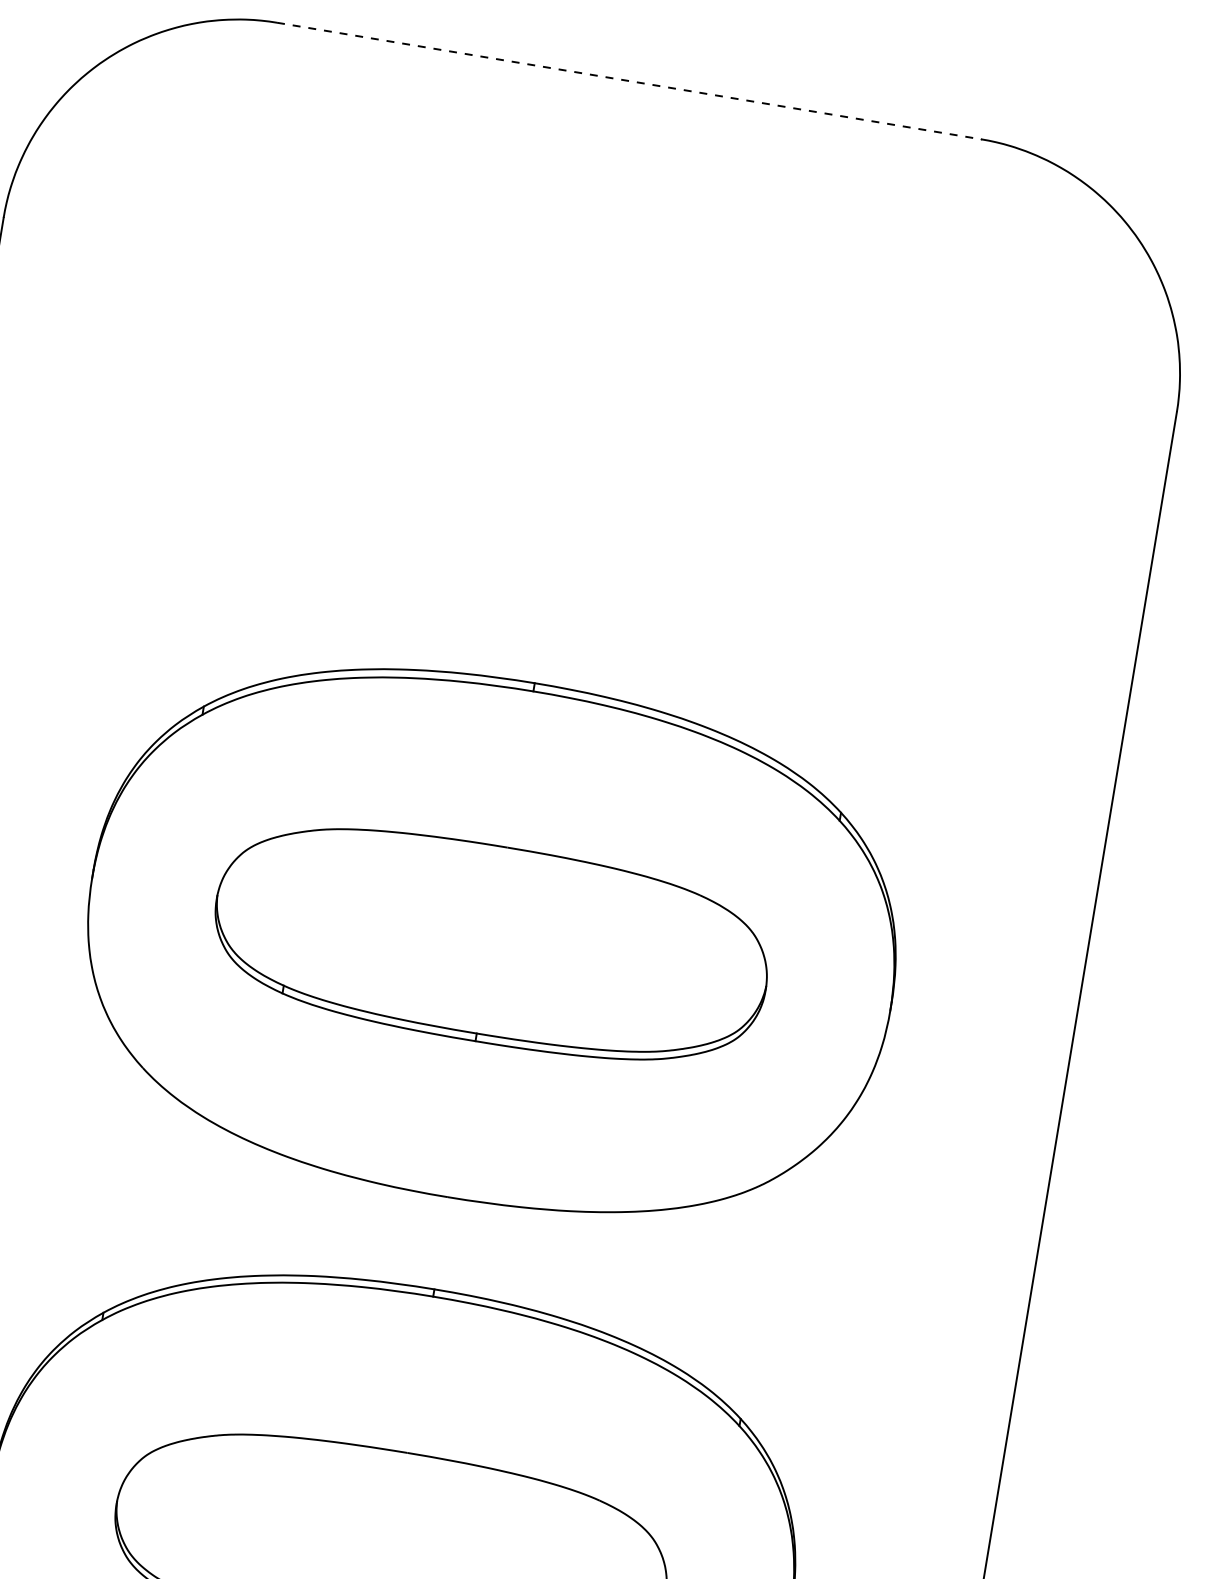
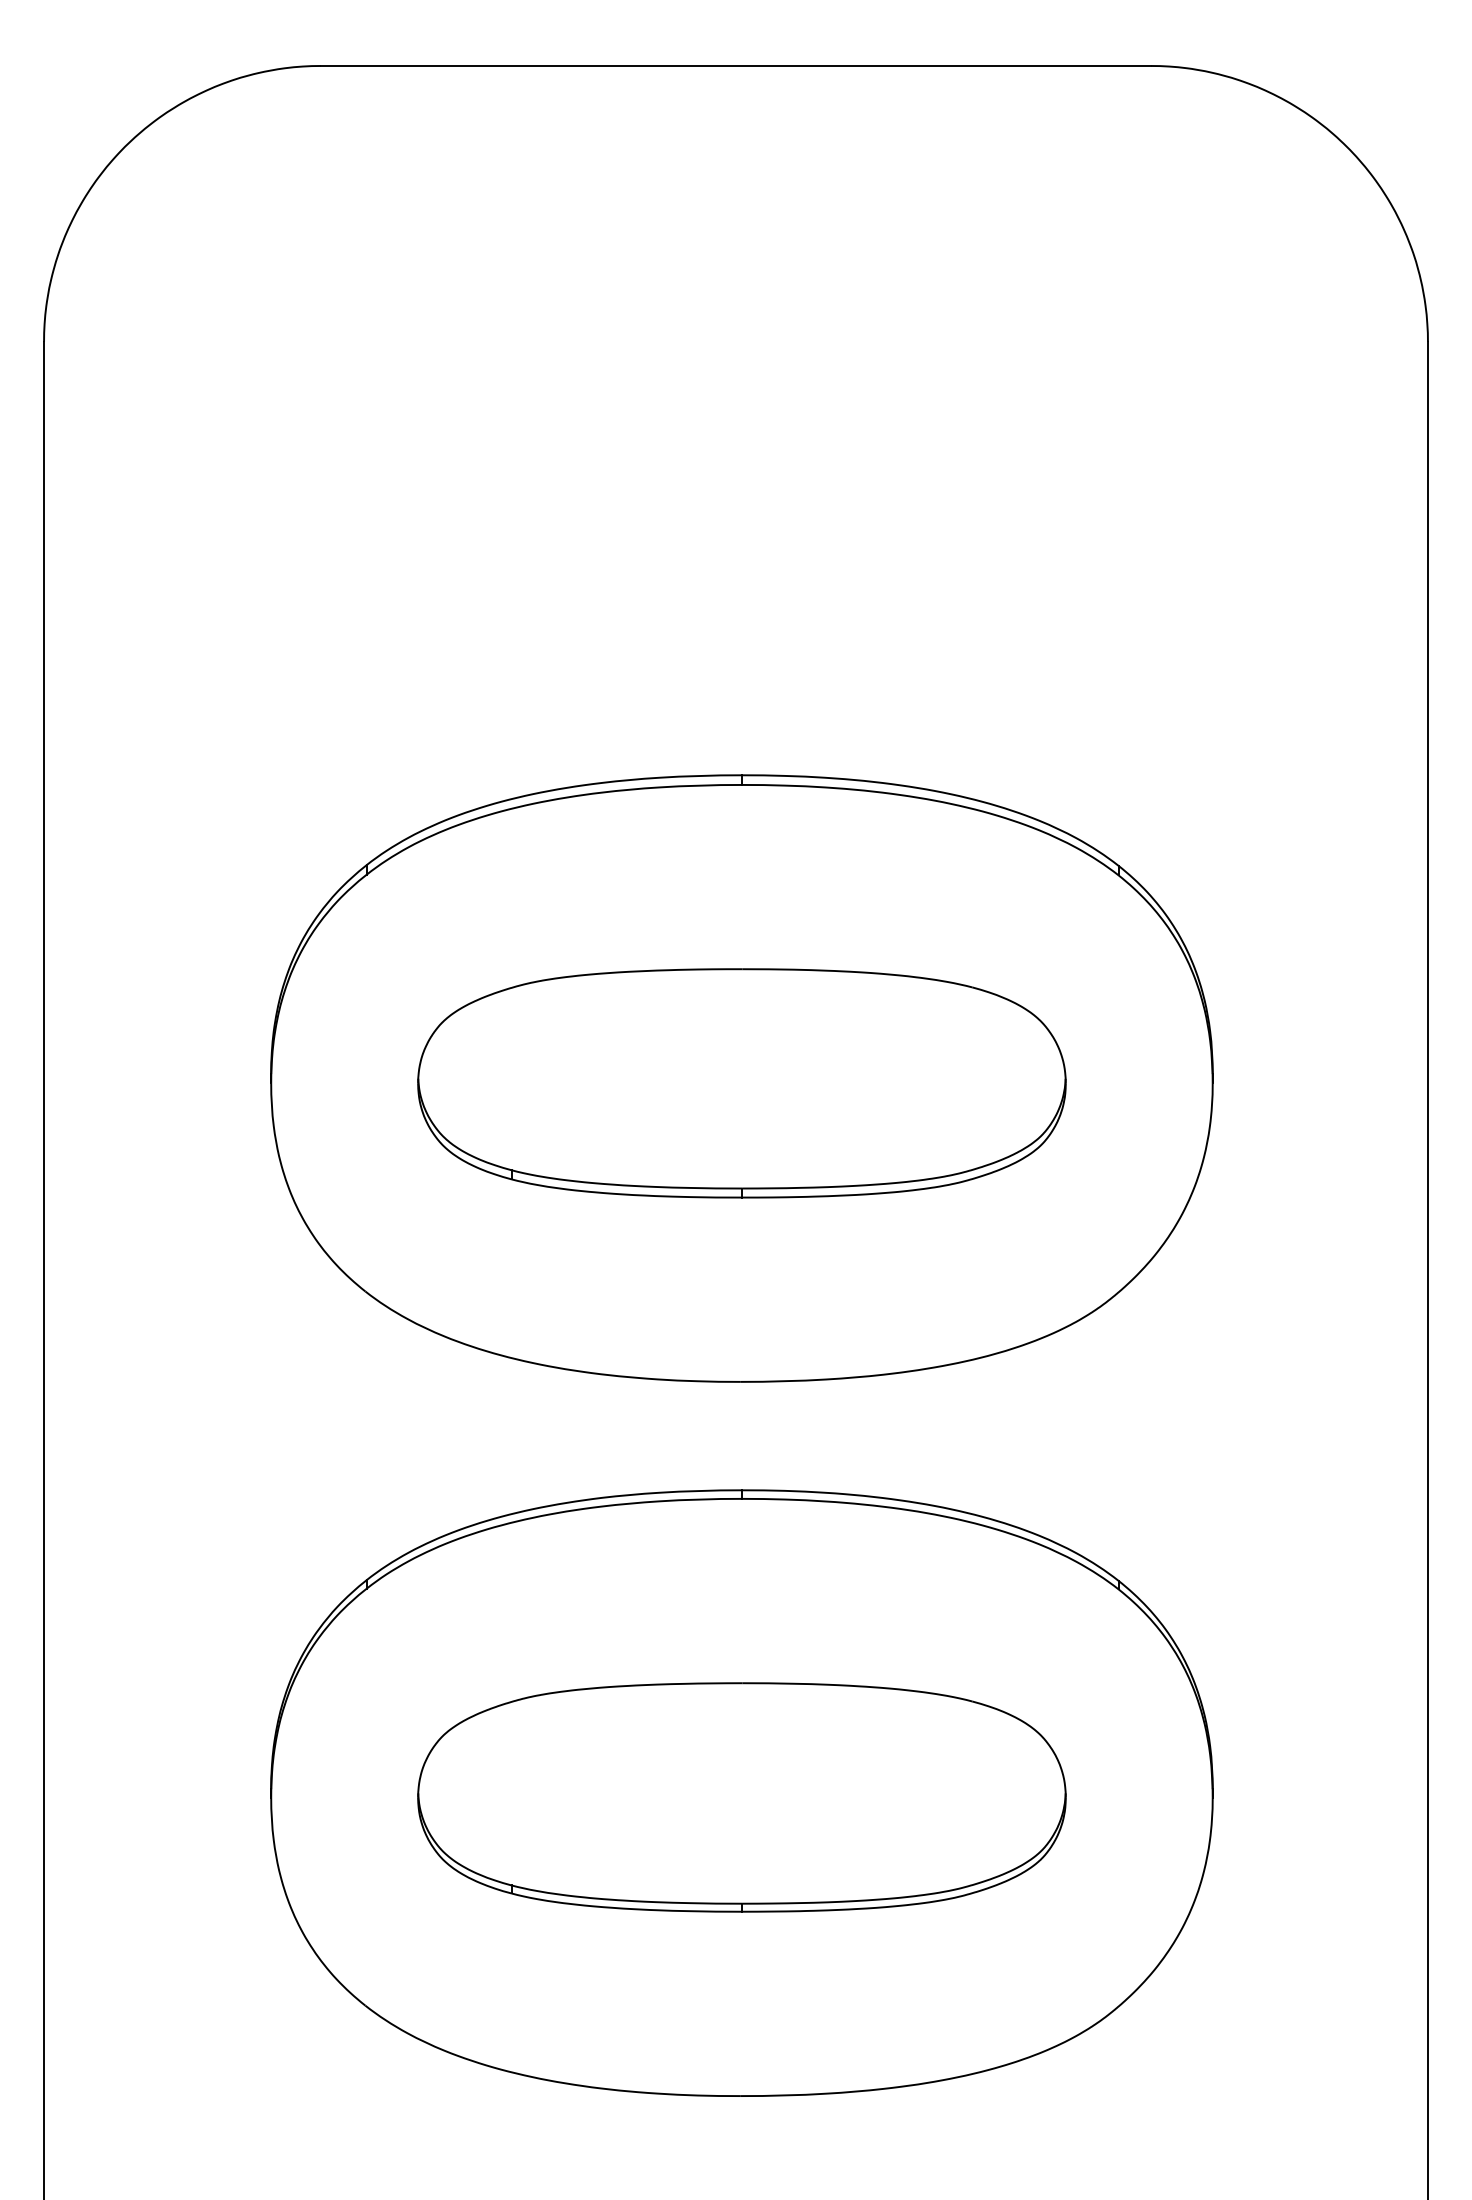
line: (629, 81) -> (736, 66), dashed -> solid

